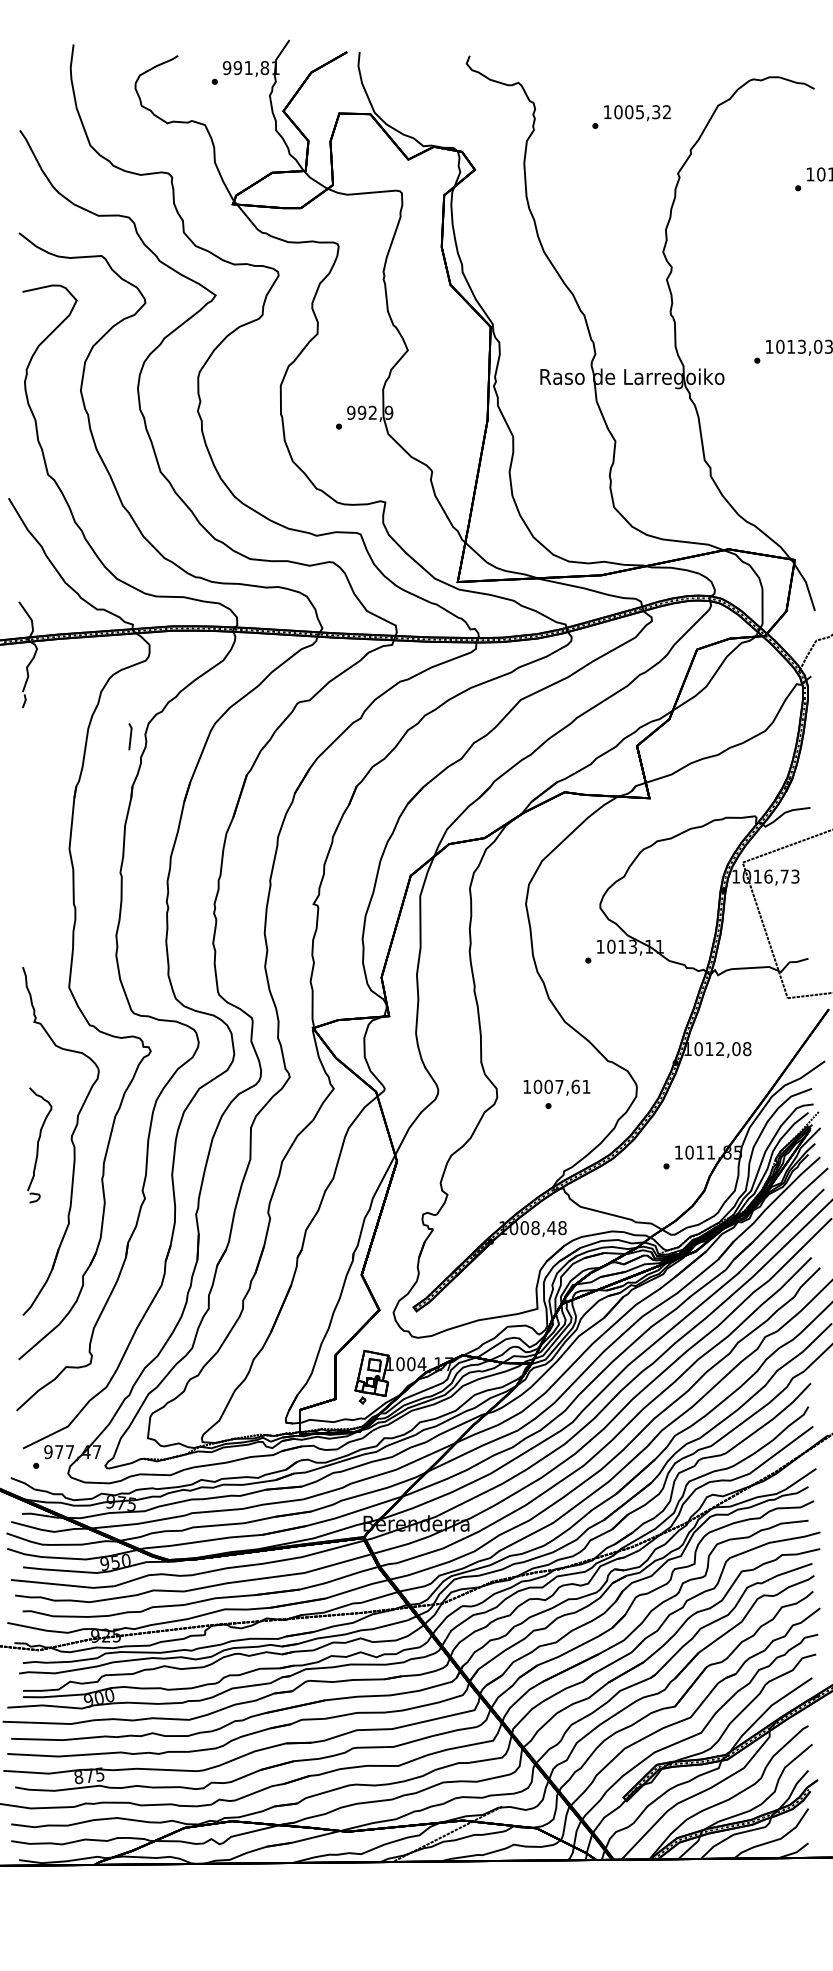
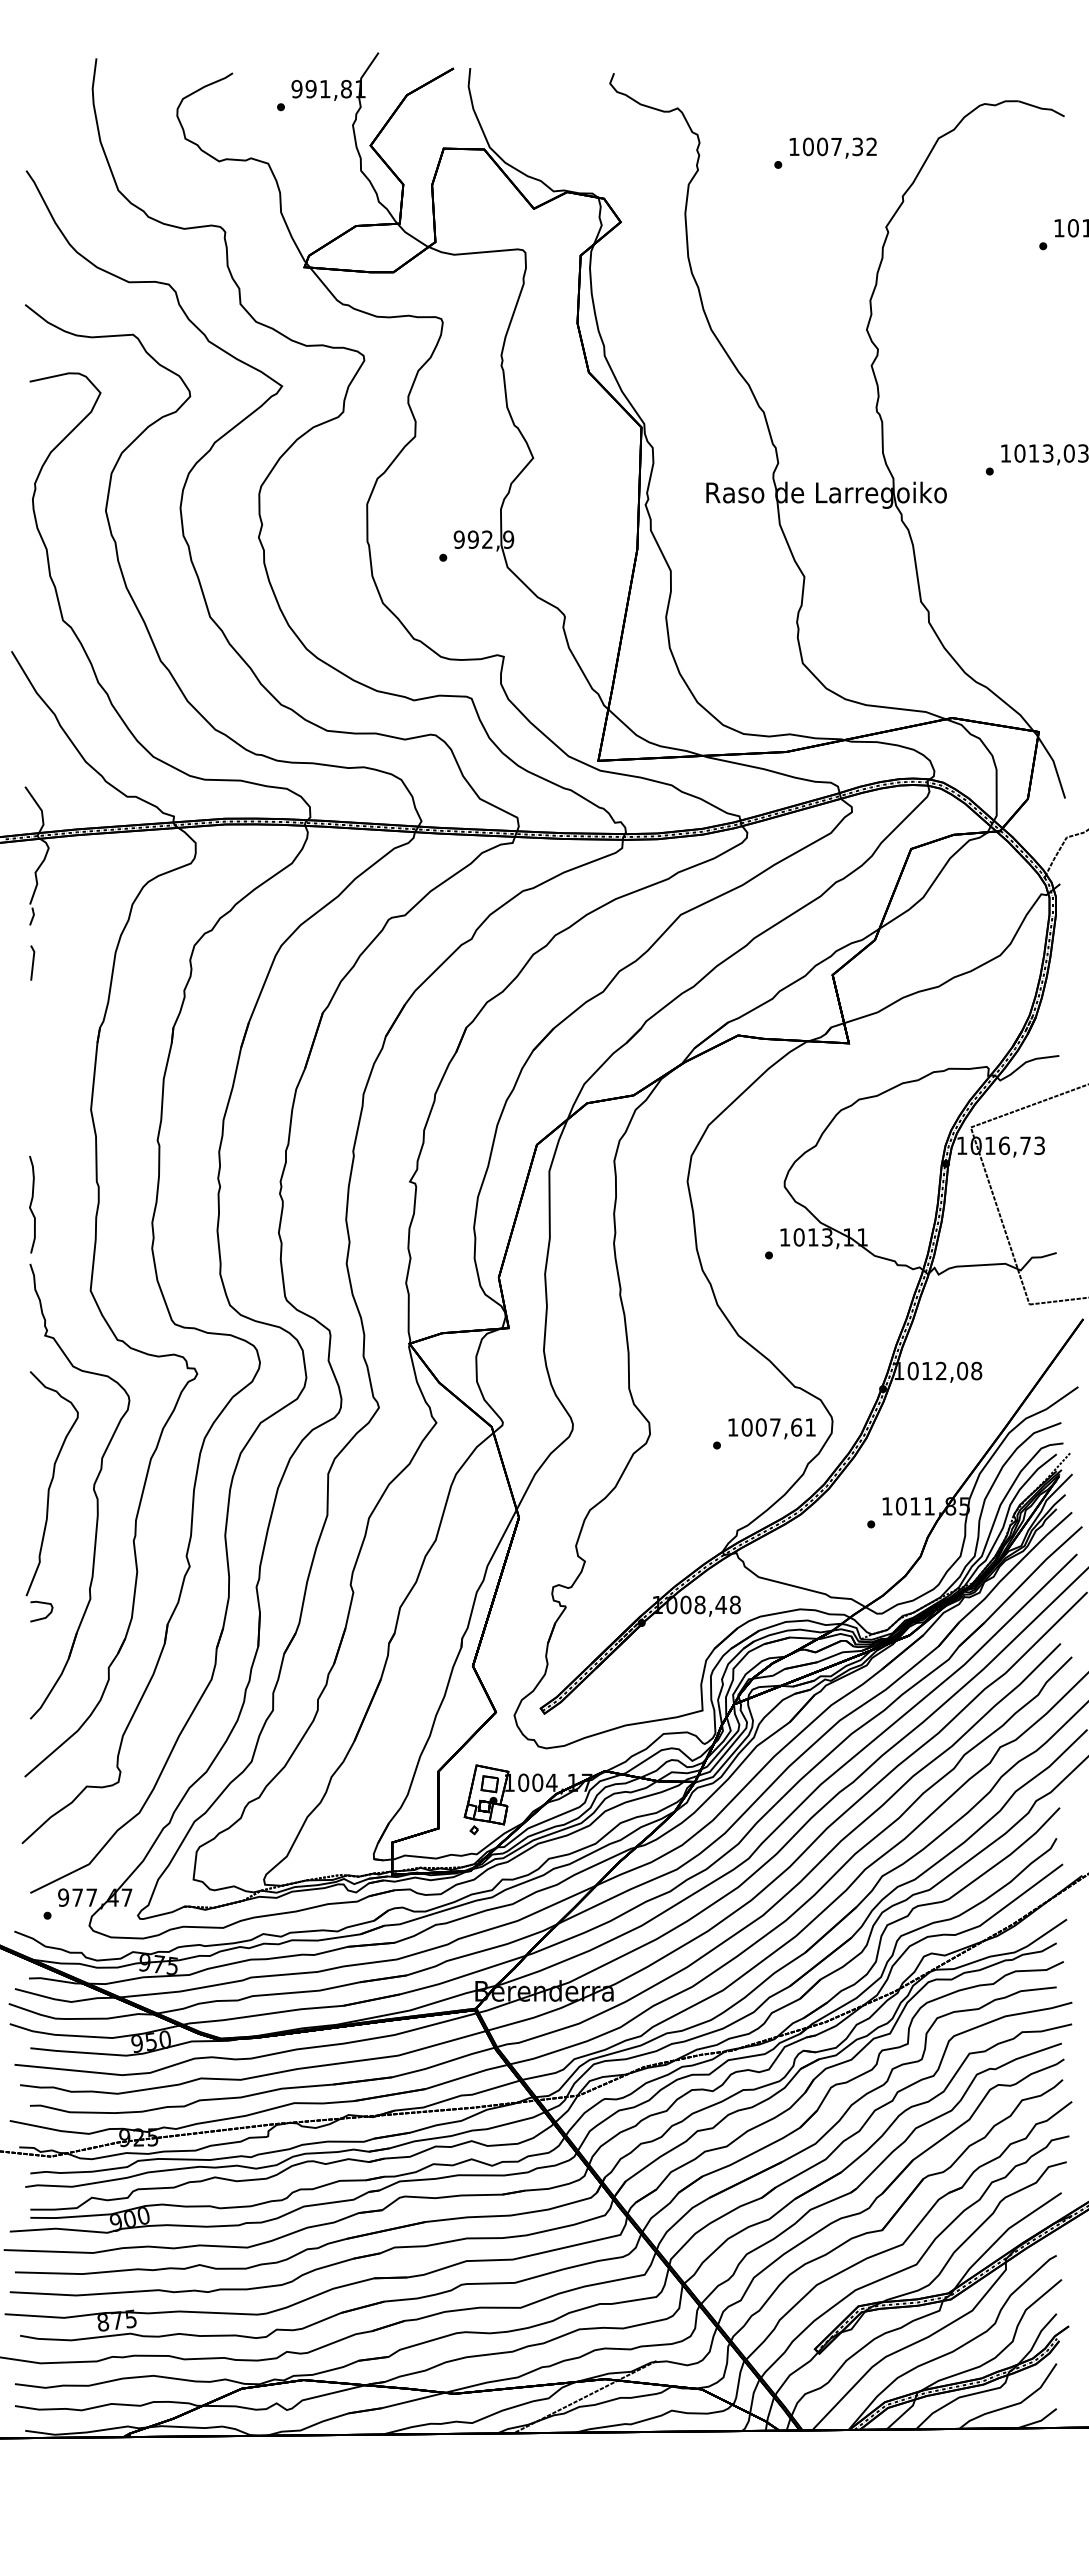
text: (639, 112) -> (836, 147), 1005,32 -> 1007,32
line: (130, 736) -> (32, 962), moved
curve: (23, 921) -> (31, 1204), added
text: (556, 1087) -> (771, 1428), moved
part: (39, 1145) -> (51, 1496), size x1.67

